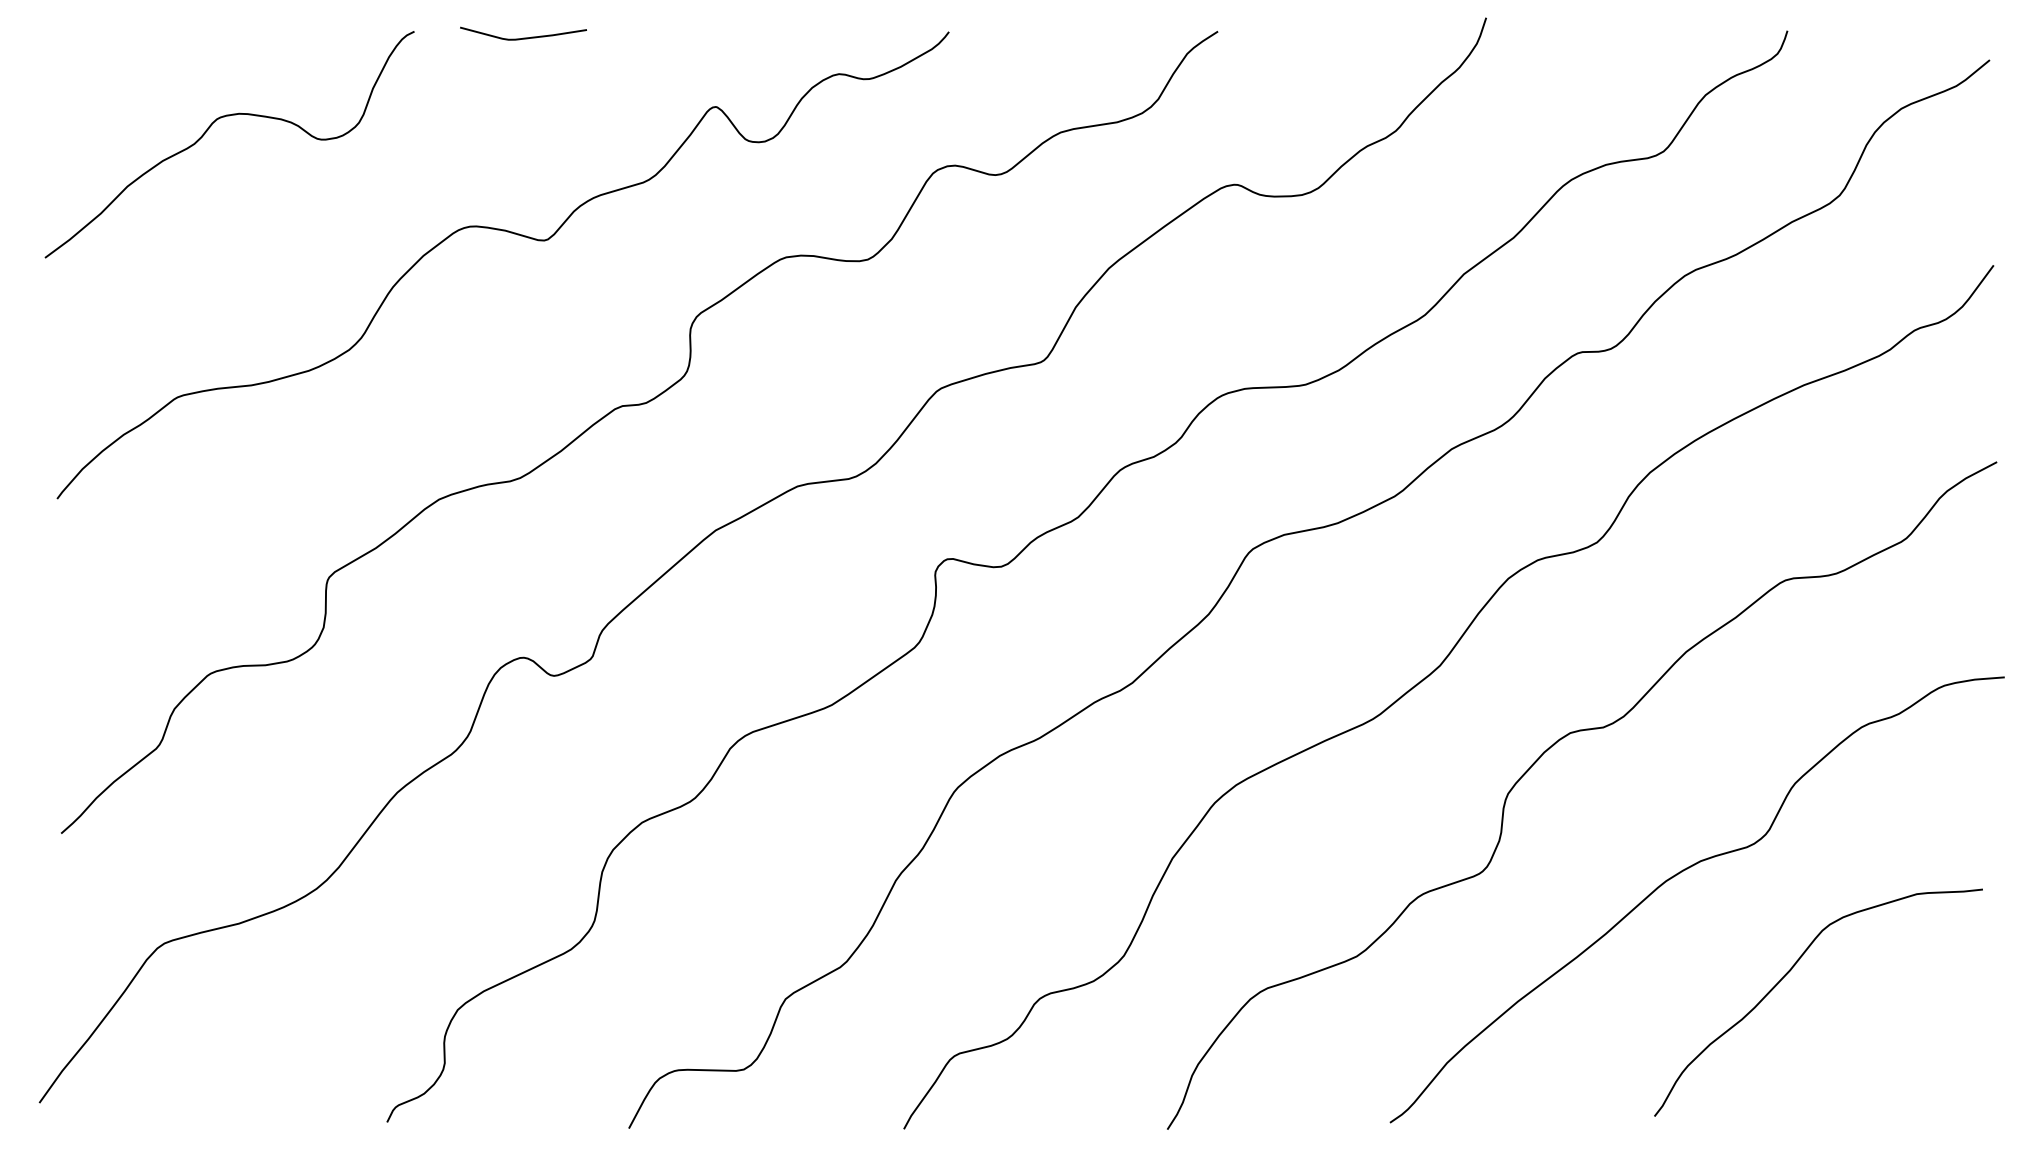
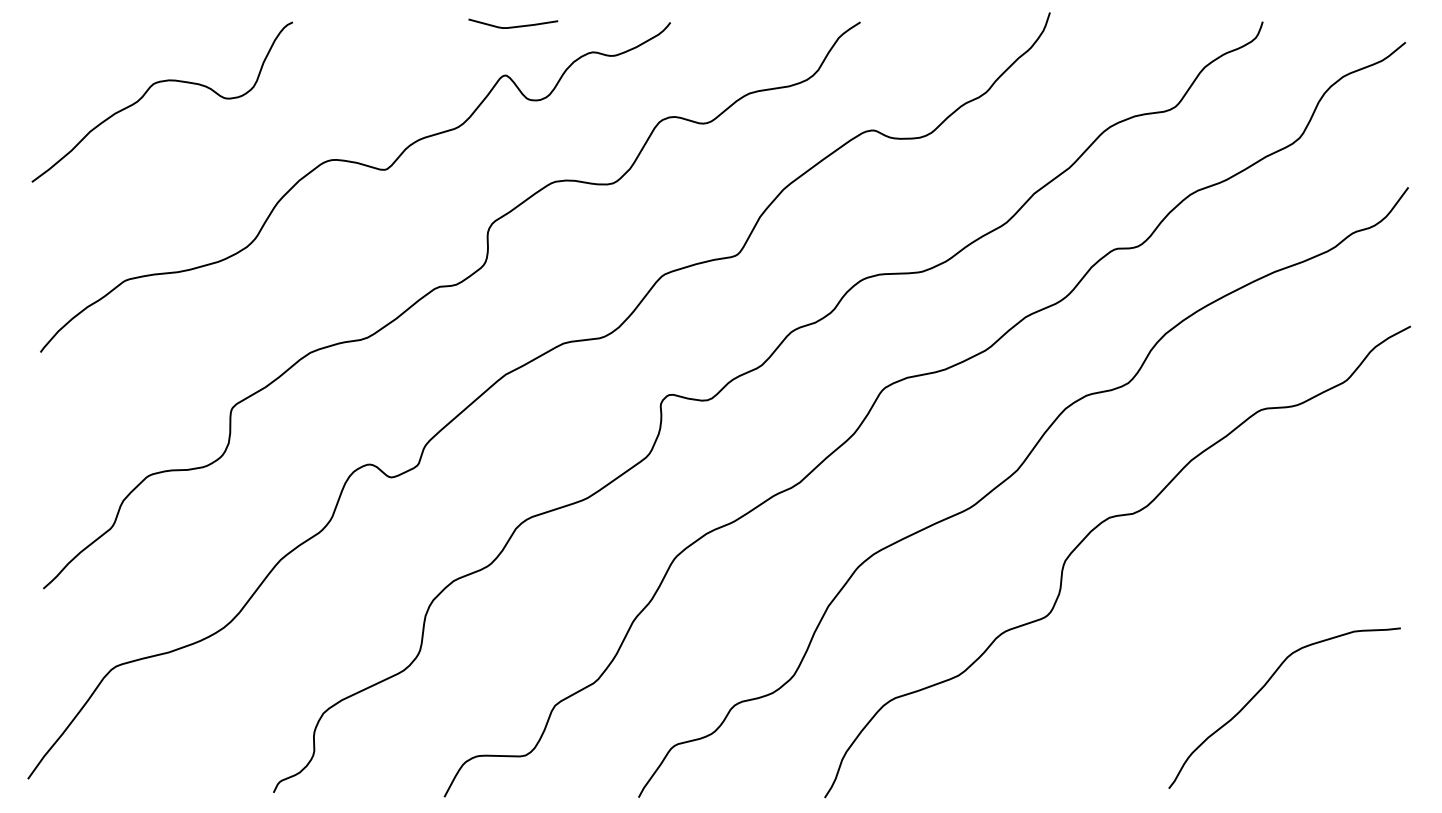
curve: (523, 37) -> (513, 26), moved
curve: (1682, 872) -> (1188, 616), removed

